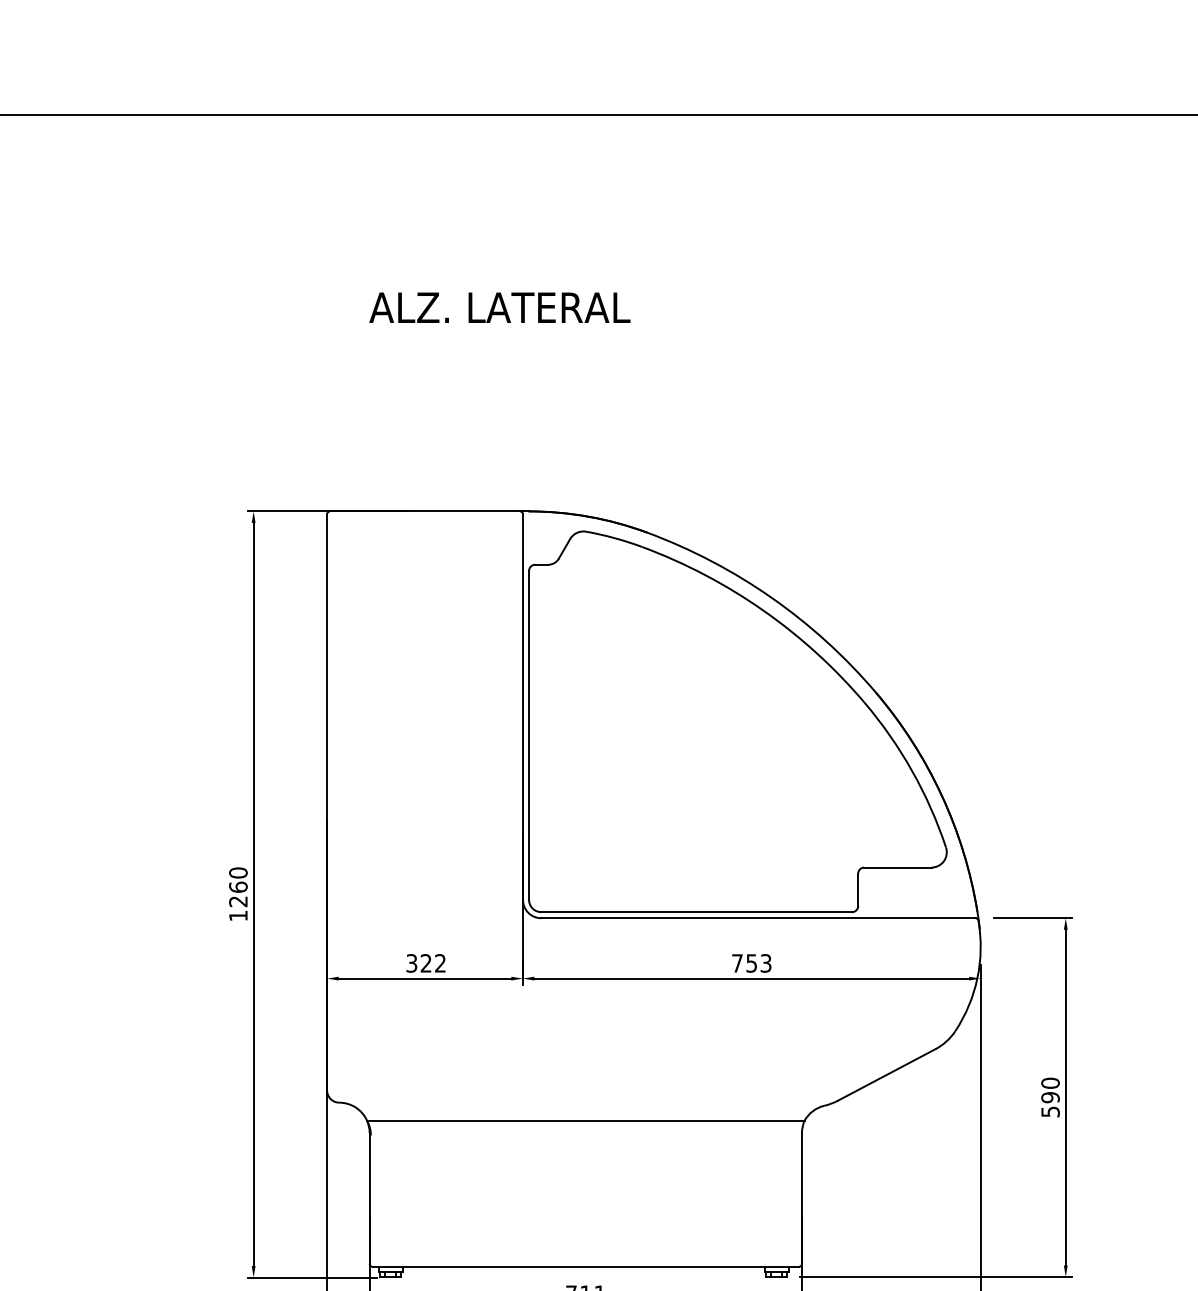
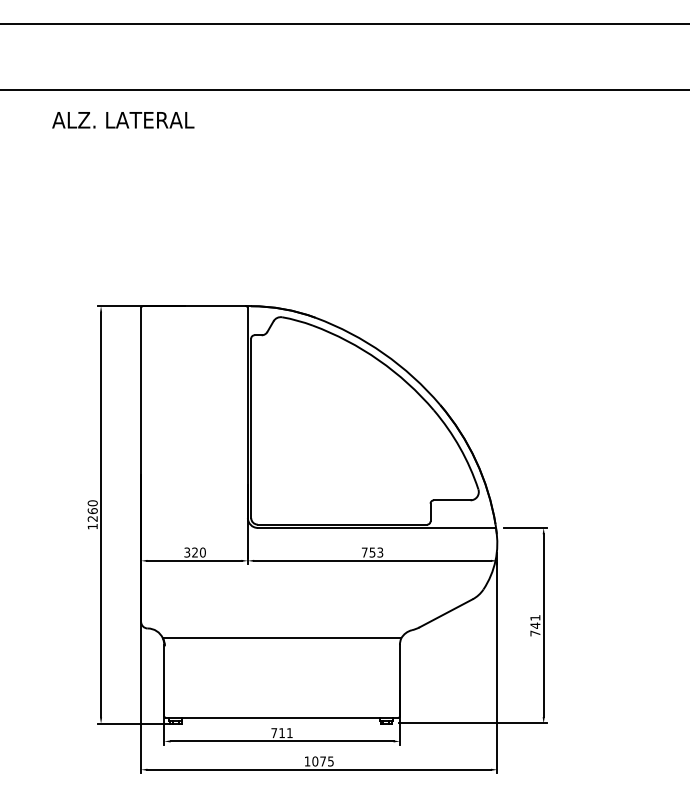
text: (500, 308) -> (123, 120), moved
text: (439, 963) -> (202, 552), 322 -> 320
text: (1050, 1097) -> (535, 625), 590 -> 741

